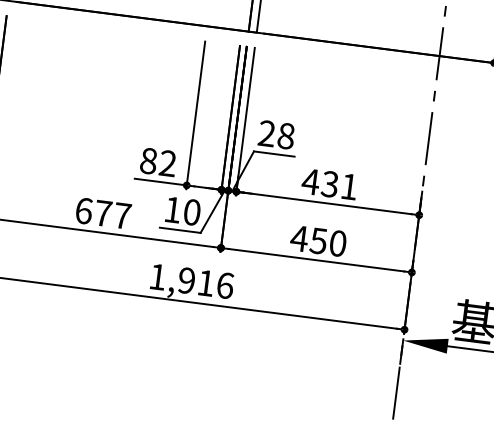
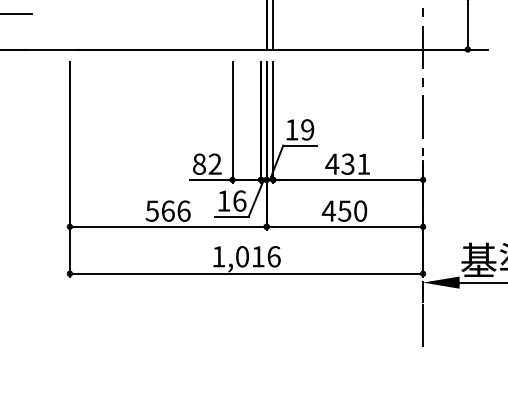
text: (276, 134) -> (299, 129), 28 -> 19
text: (191, 211) -> (239, 200), 10 -> 16
text: (102, 212) -> (167, 210), 677 -> 566
text: (186, 280) -> (242, 256), 1,916 -> 1,016

